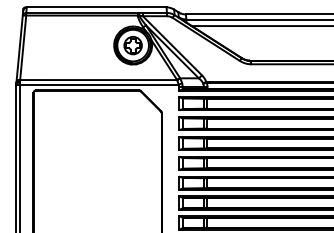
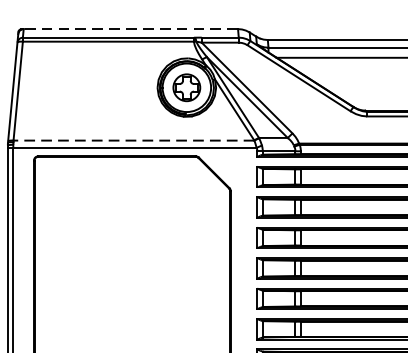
line: (96, 7) -> (130, 29), solid -> dashed
line: (98, 80) -> (133, 141), solid -> dashed

